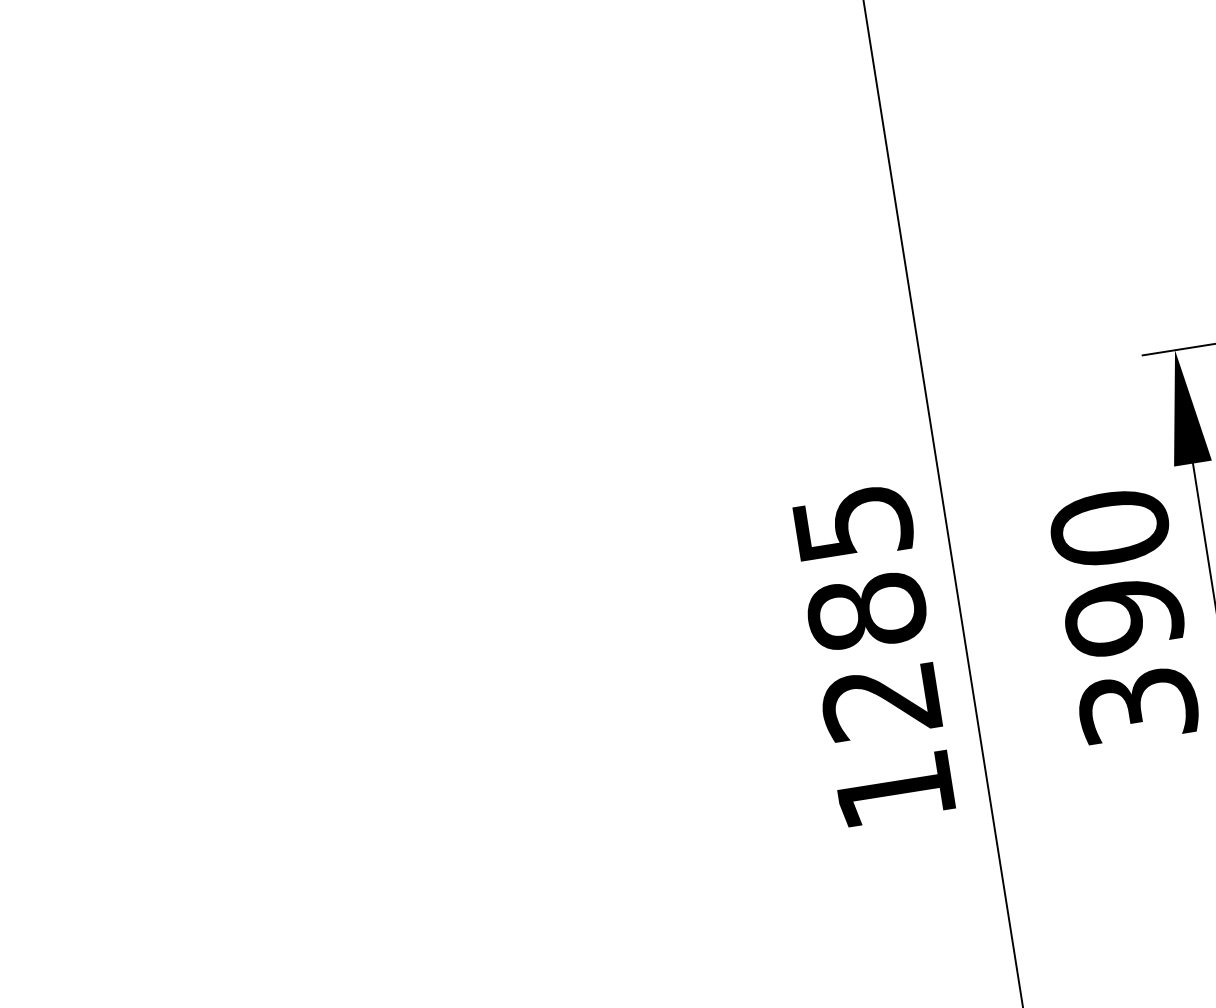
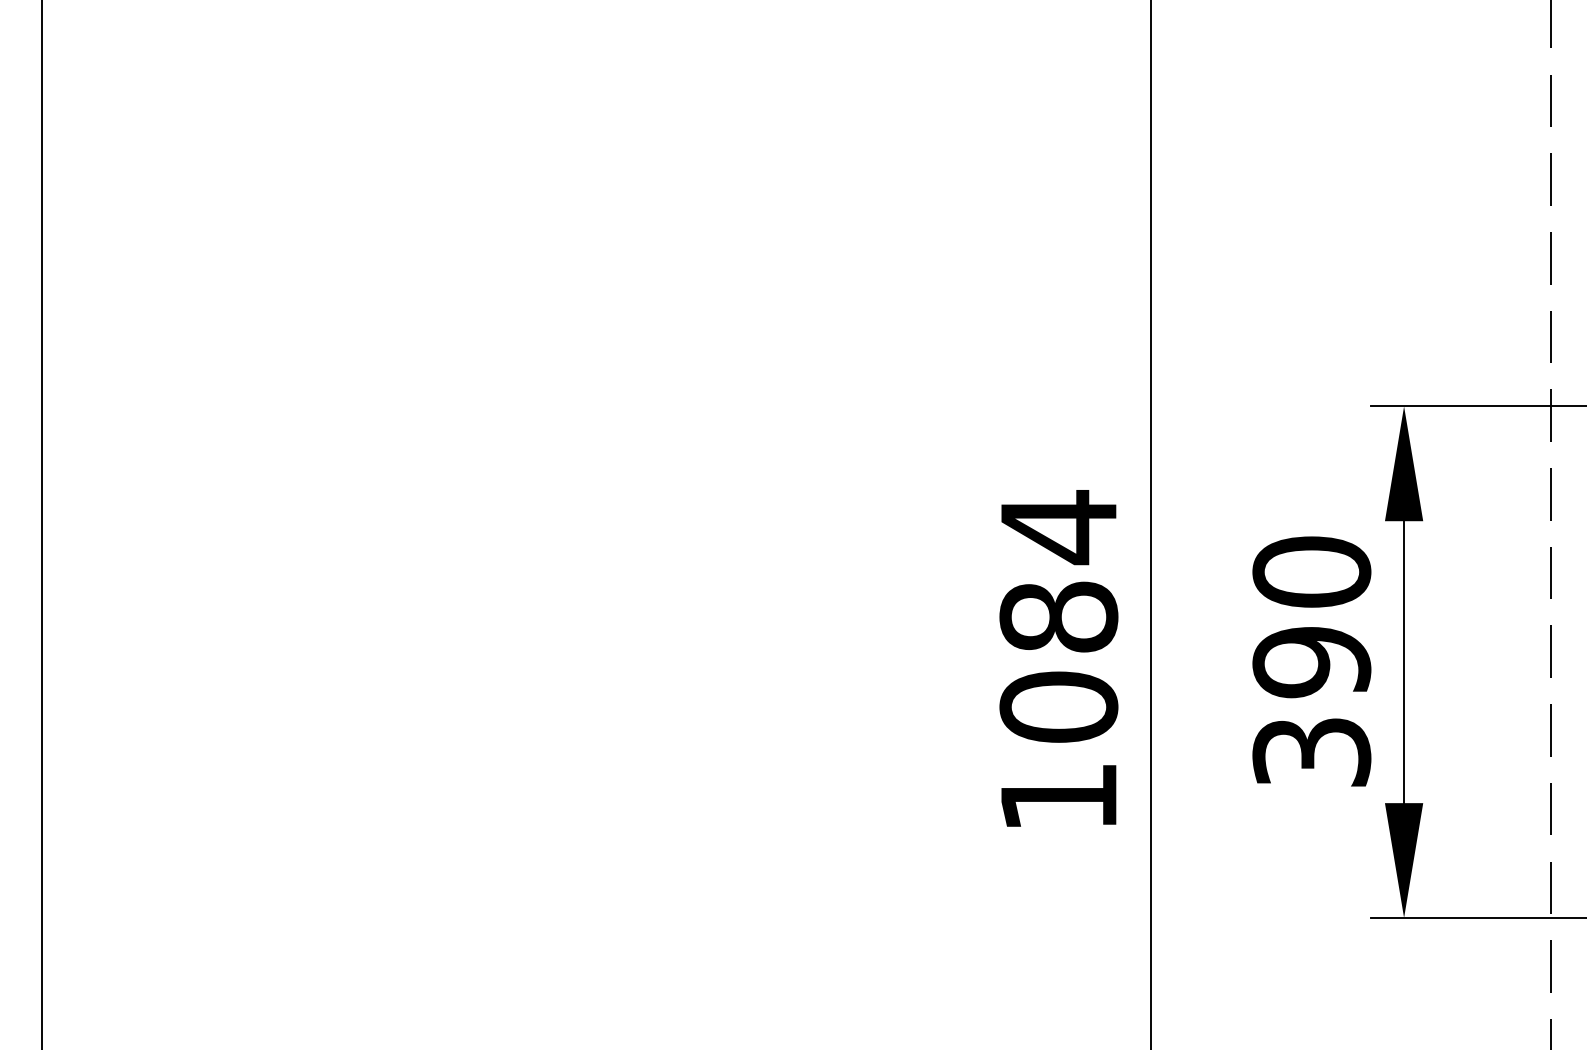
text: (866, 611) -> (1058, 616), 1285 -> 1084

